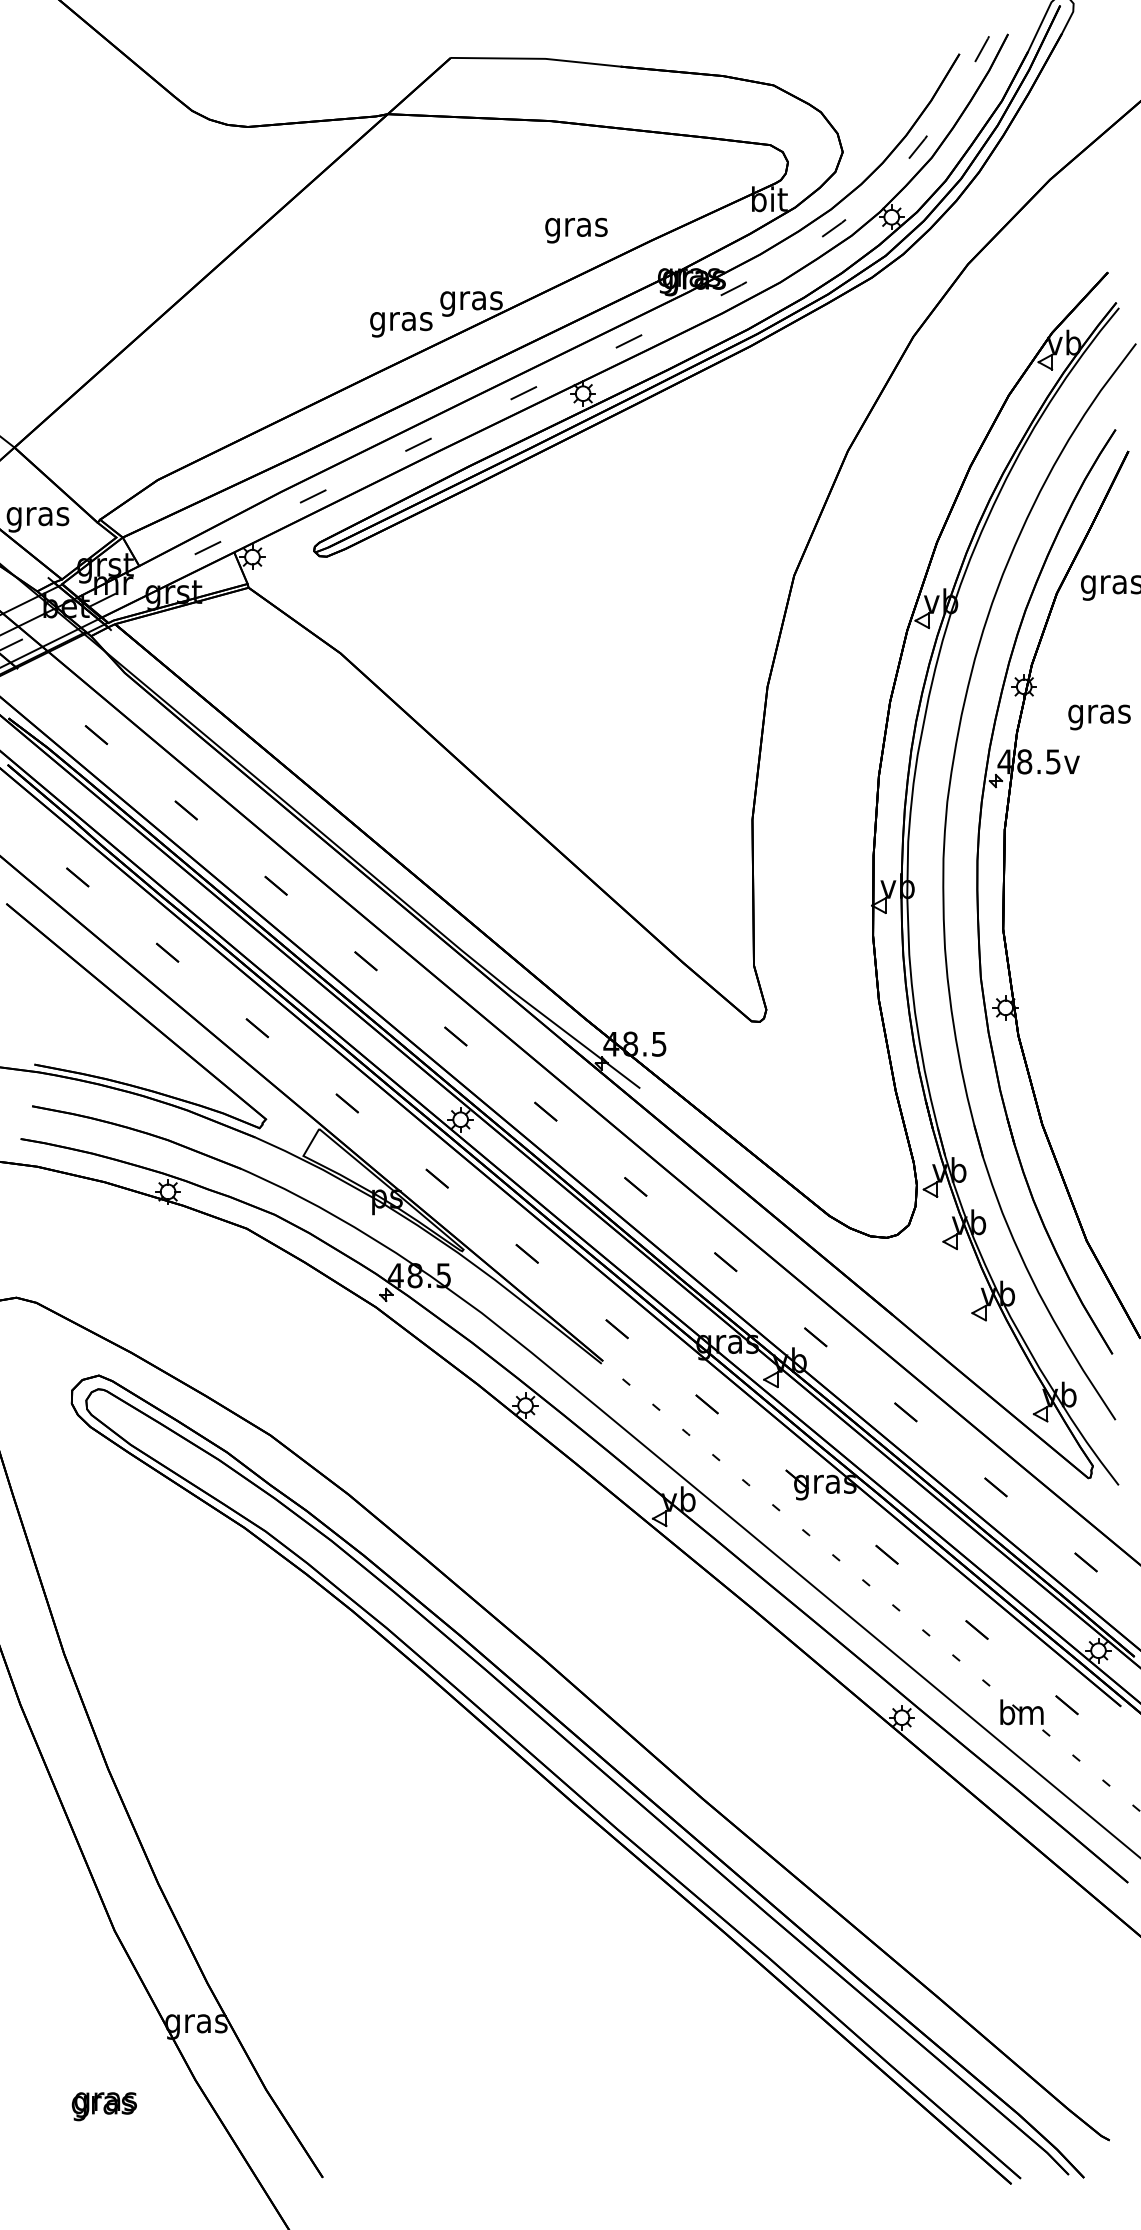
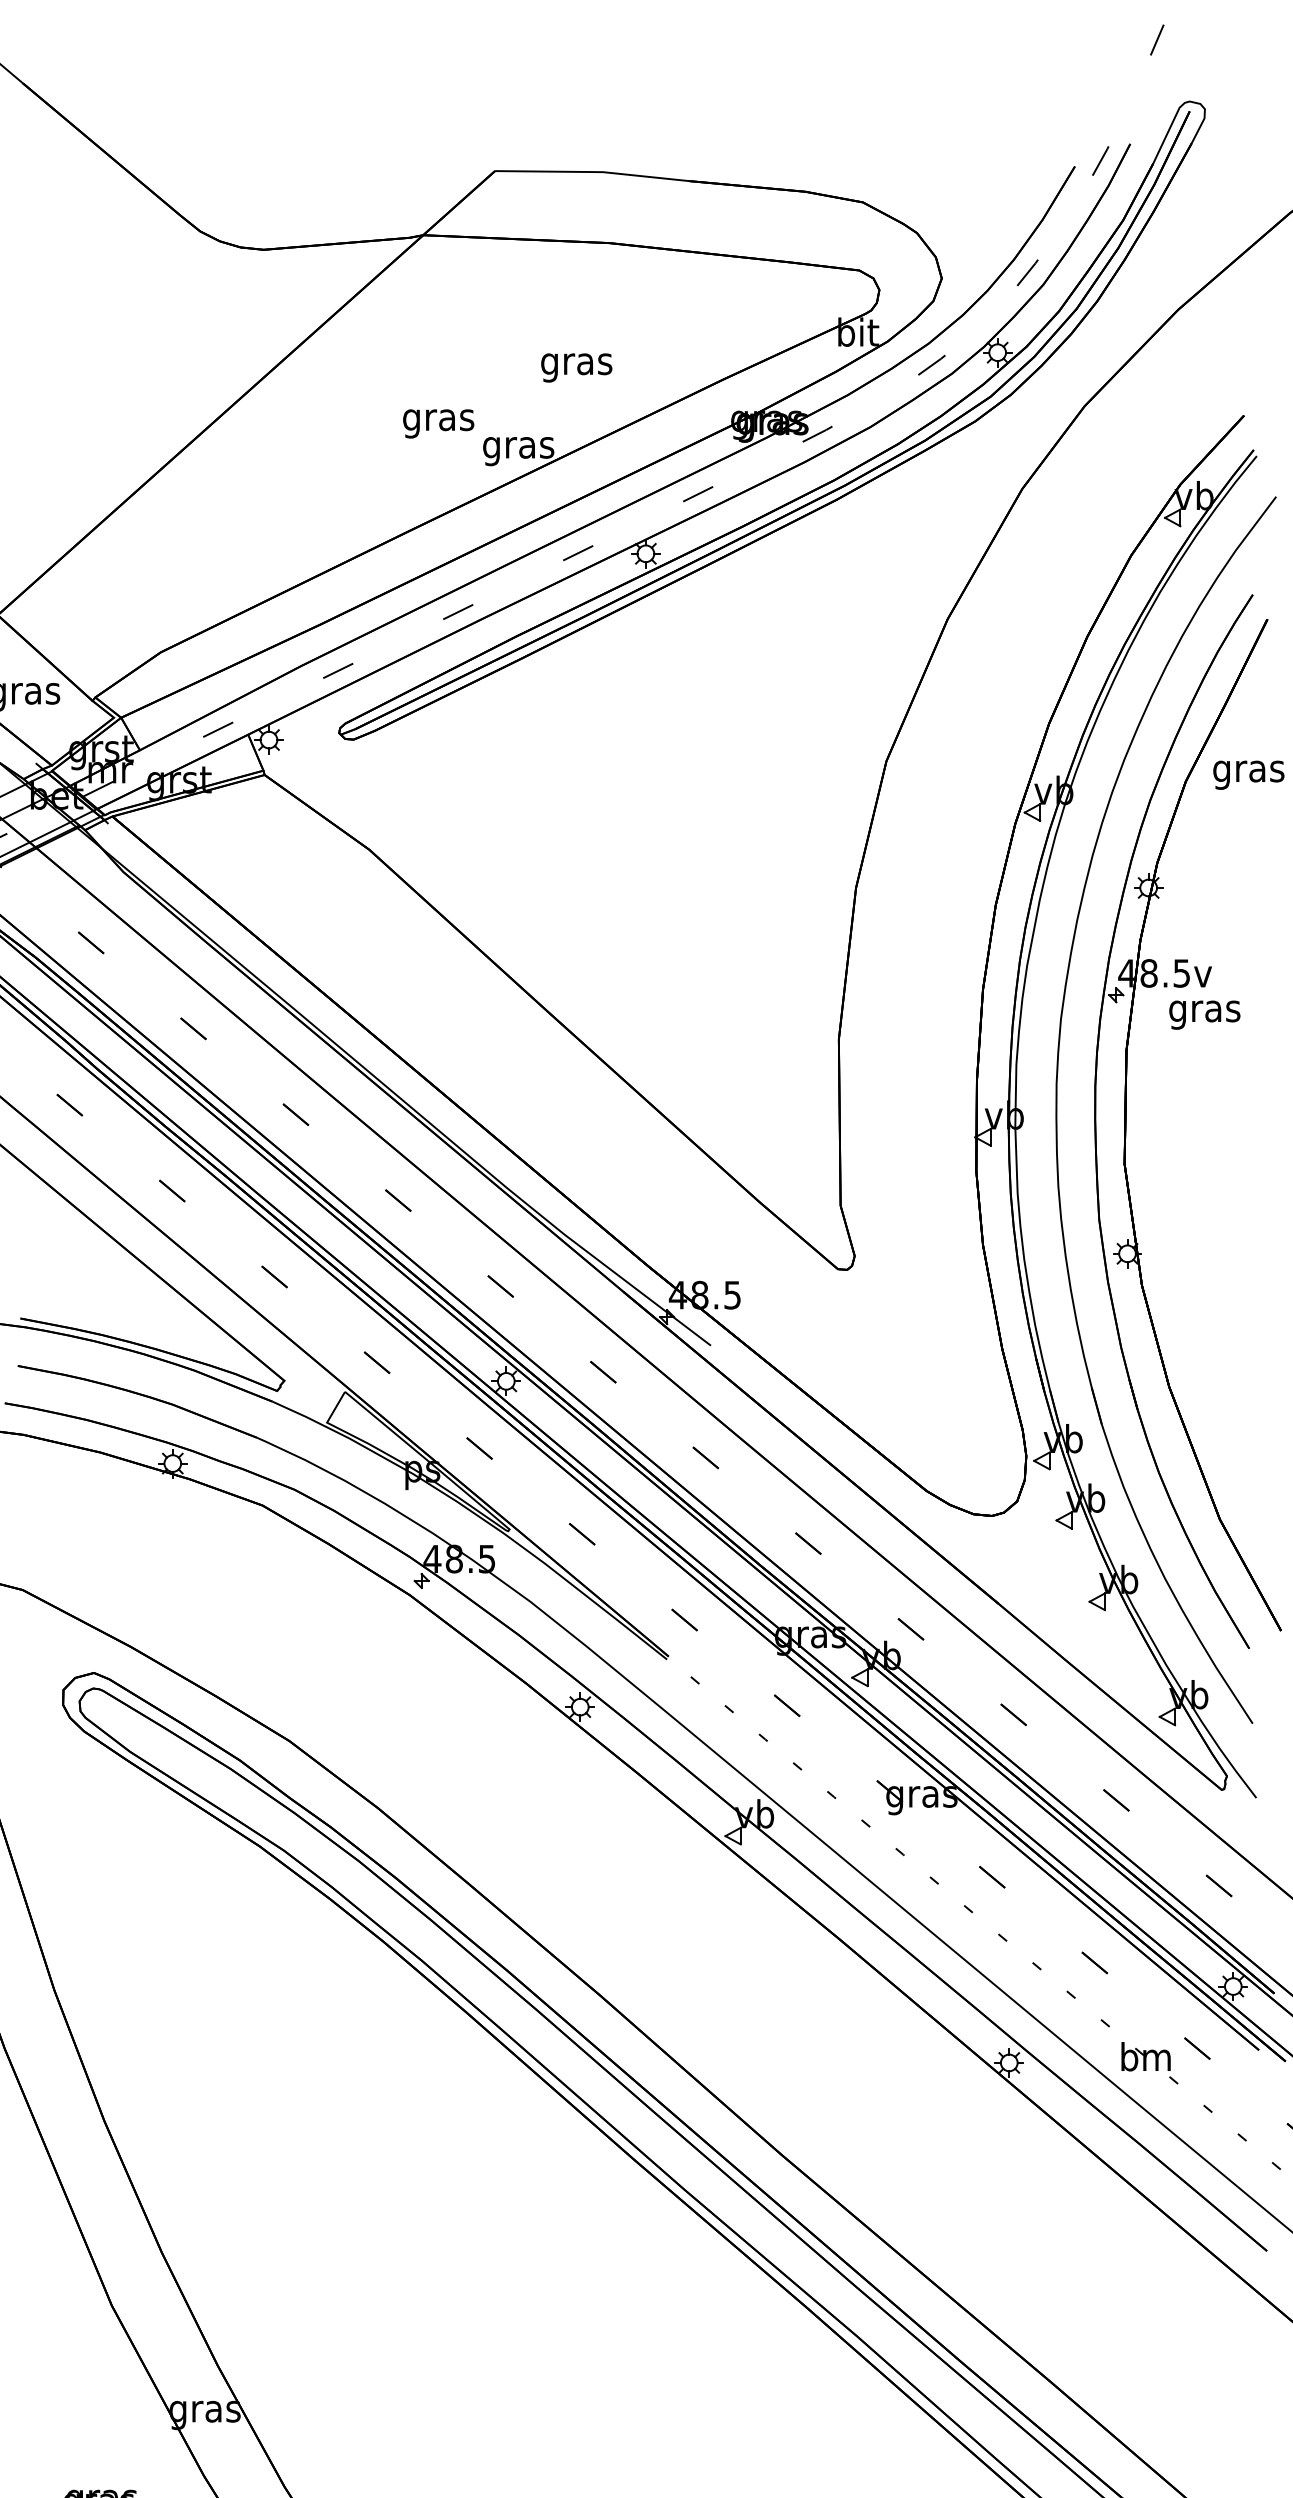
text: (576, 230) -> (576, 367), moved
text: (401, 324) -> (438, 423), moved
text: (1099, 717) -> (1204, 1015), moved

